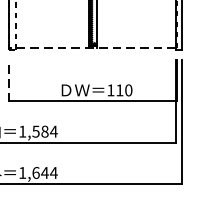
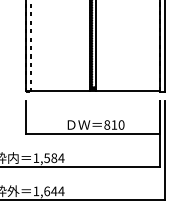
line: (92, 47) -> (92, 90), dashed -> solid
line: (9, 81) -> (25, 117), dashed -> solid
text: (111, 89) -> (107, 124), 110 -> 810

